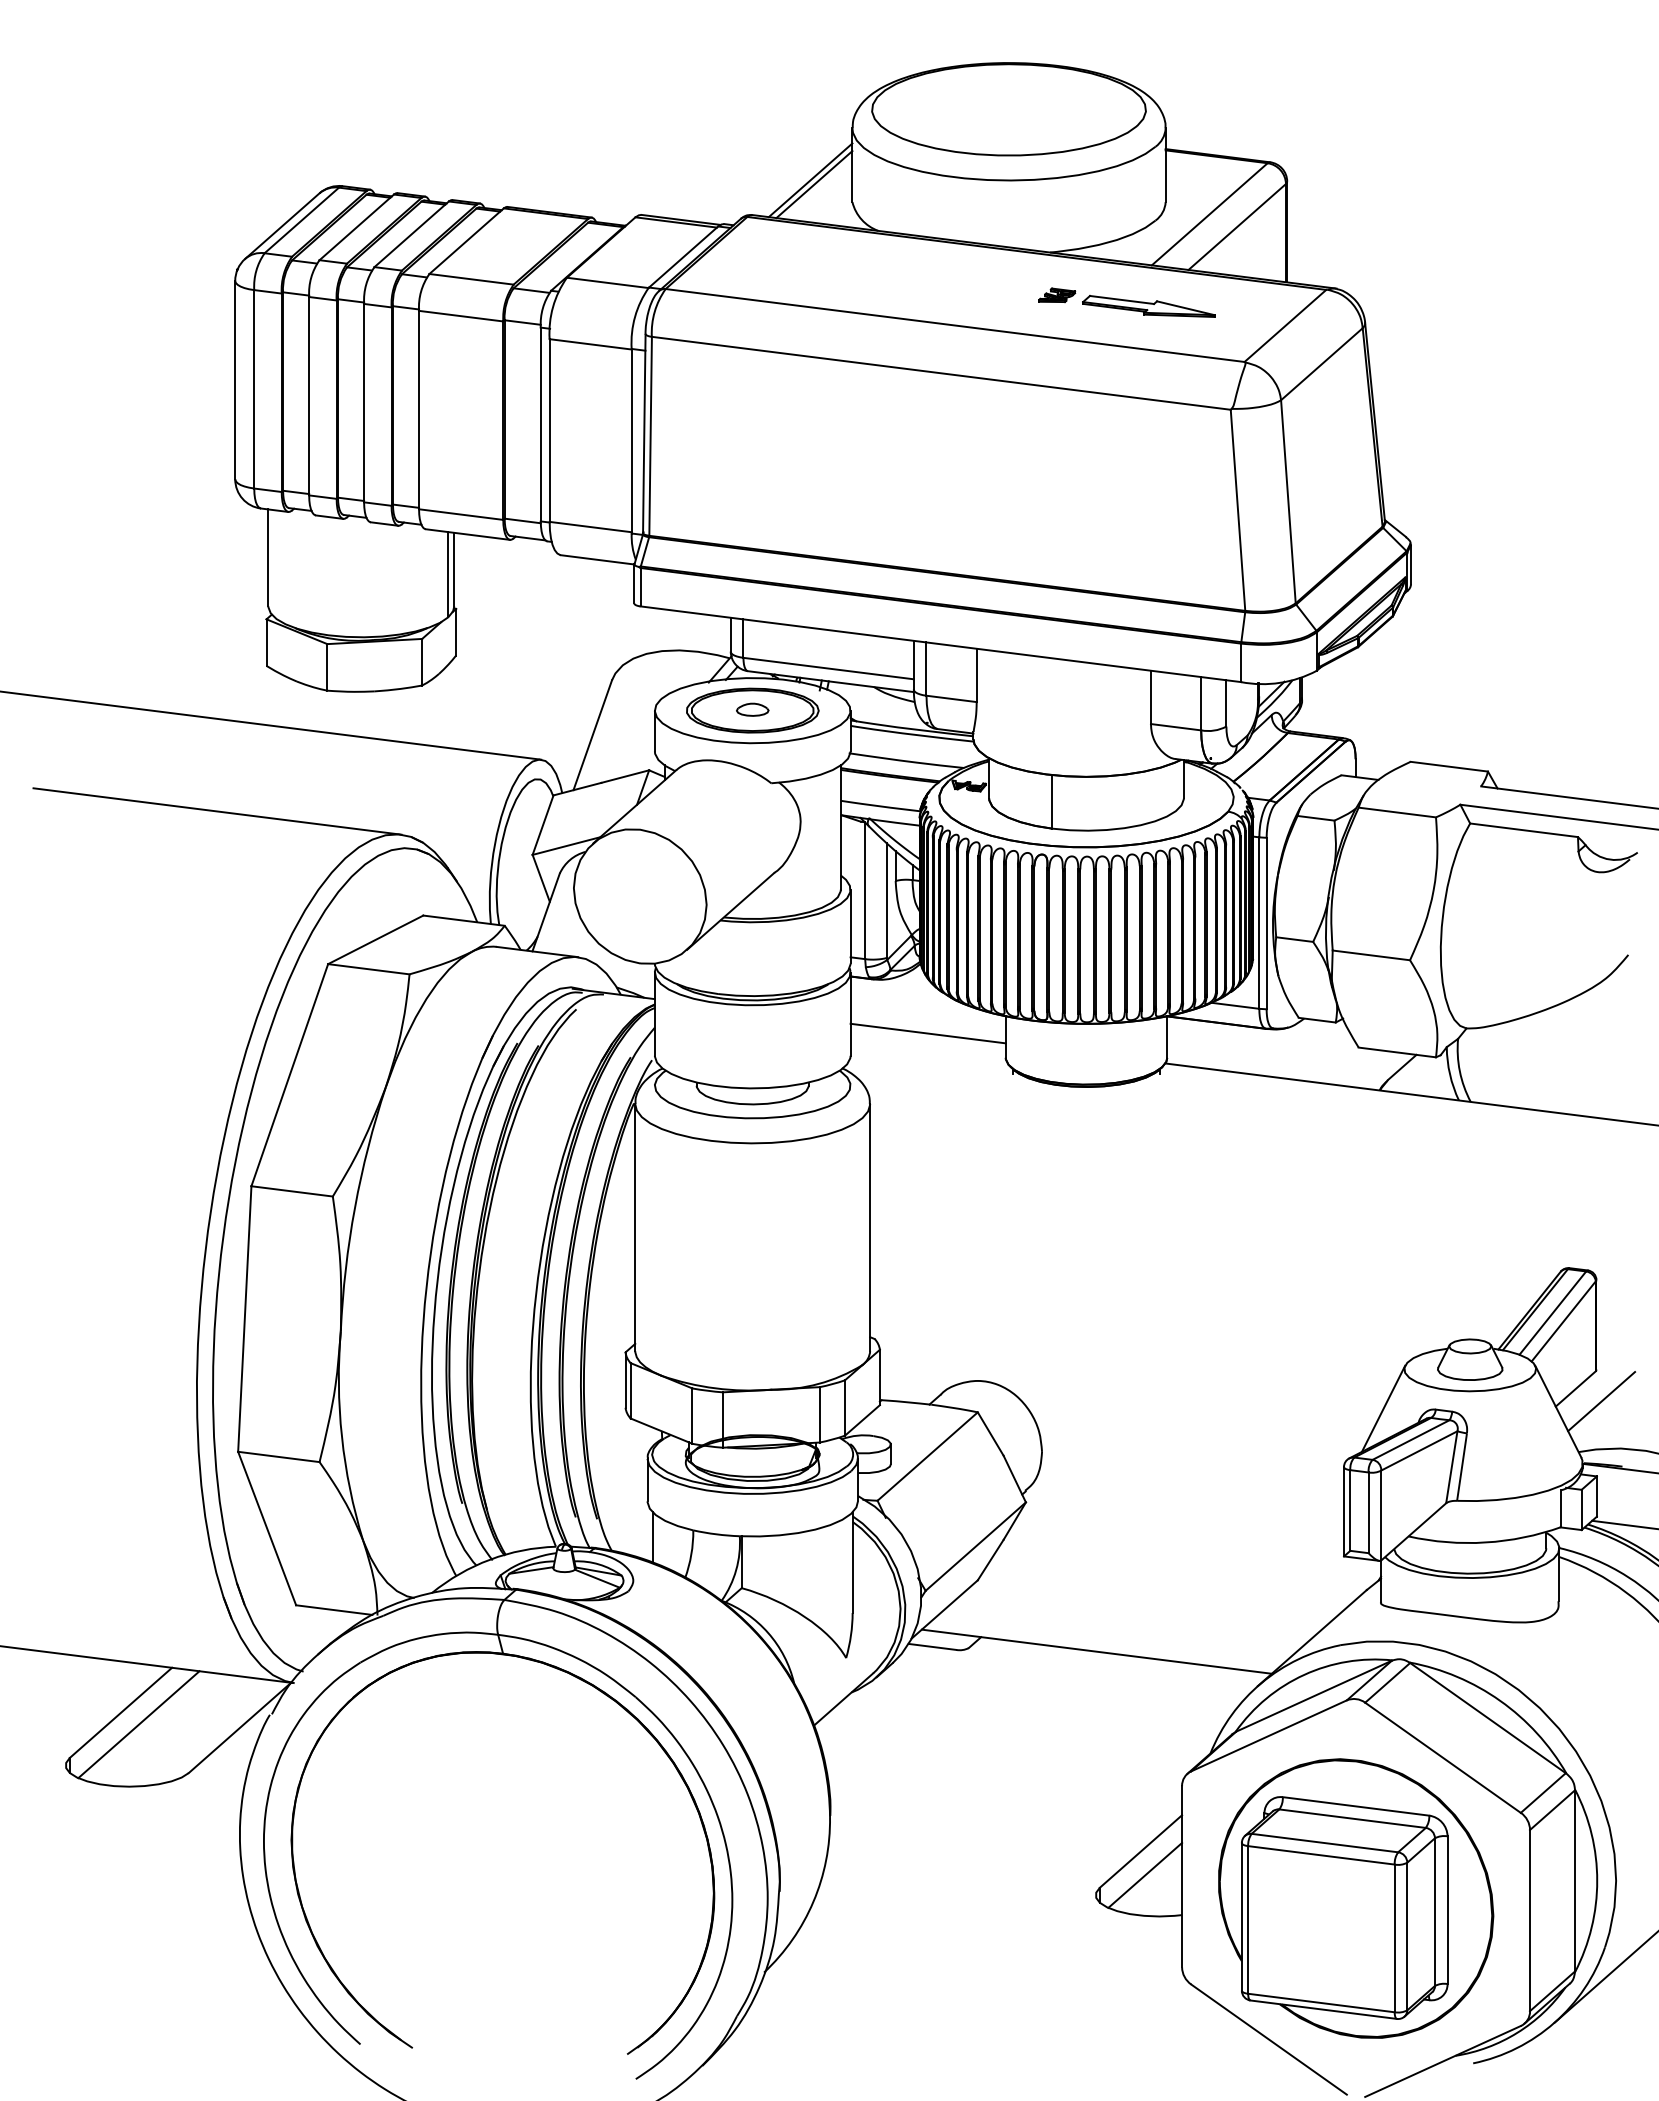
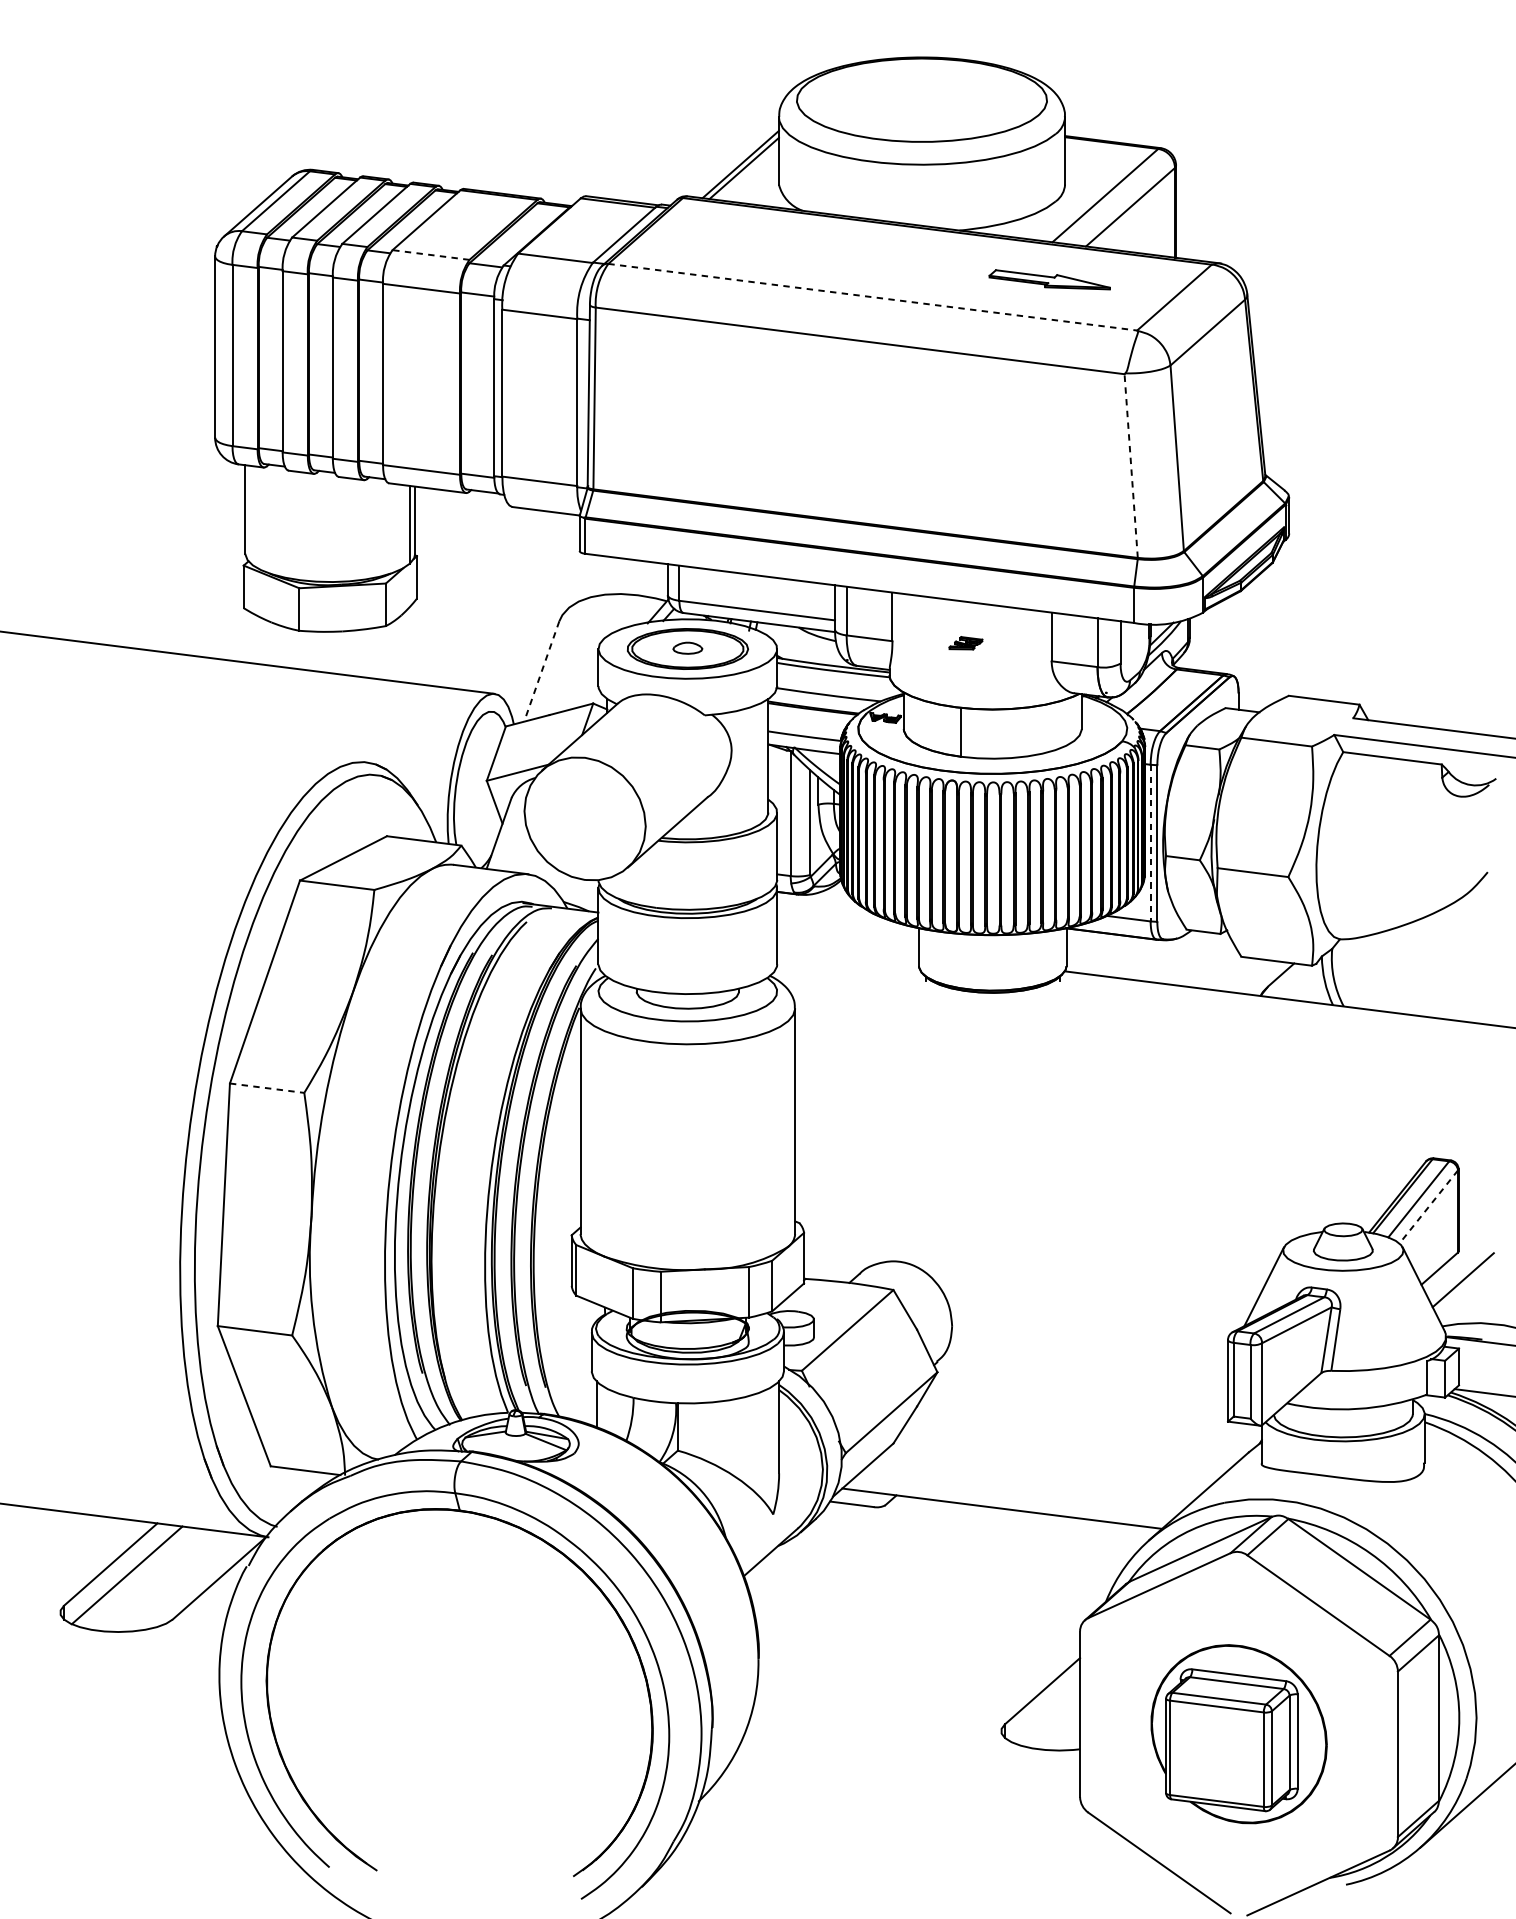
line: (471, 279) -> (430, 255), solid -> dashed
part: (1057, 295) -> (966, 643), moved
line: (955, 325) -> (873, 297), solid -> dashed
line: (1238, 510) -> (1131, 466), solid -> dashed
line: (592, 735) -> (541, 671), solid -> dashed
line: (217, 811) -> (198, 741), removed
line: (1259, 923) -> (1150, 843), solid -> dashed
line: (927, 1033) -> (847, 943), removed
line: (292, 1191) -> (267, 1088), solid -> dashed
line: (1563, 1321) -> (1428, 1207), solid -> dashed
line: (1145, 1874) -> (1046, 1712), removed
part: (1356, 1898) -> (1239, 1734), size x0.7

